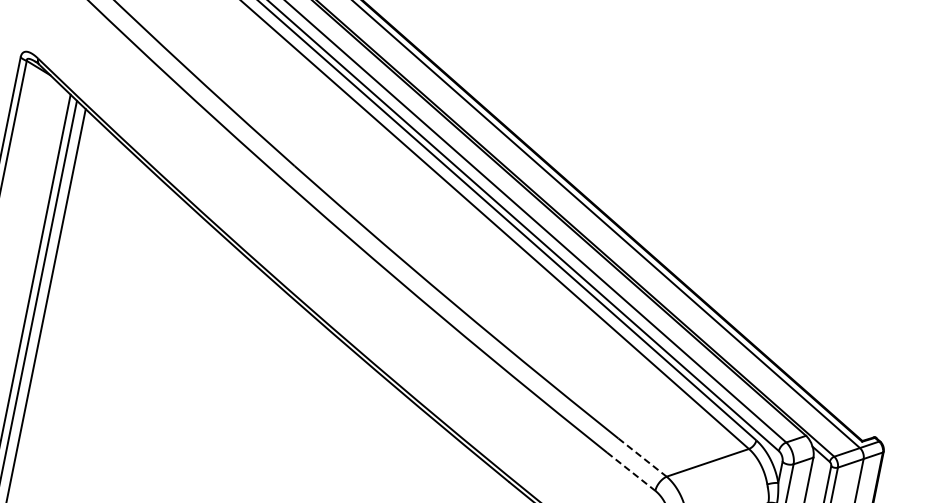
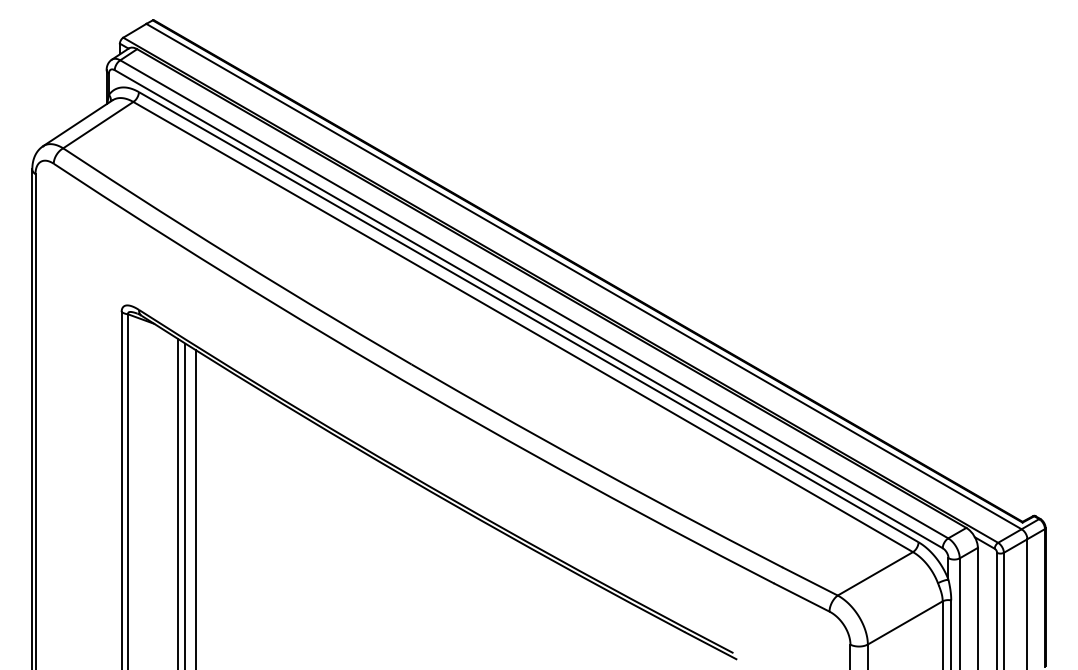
line: (642, 457) -> (810, 581), dashed -> solid
line: (631, 471) -> (802, 597), dashed -> solid

